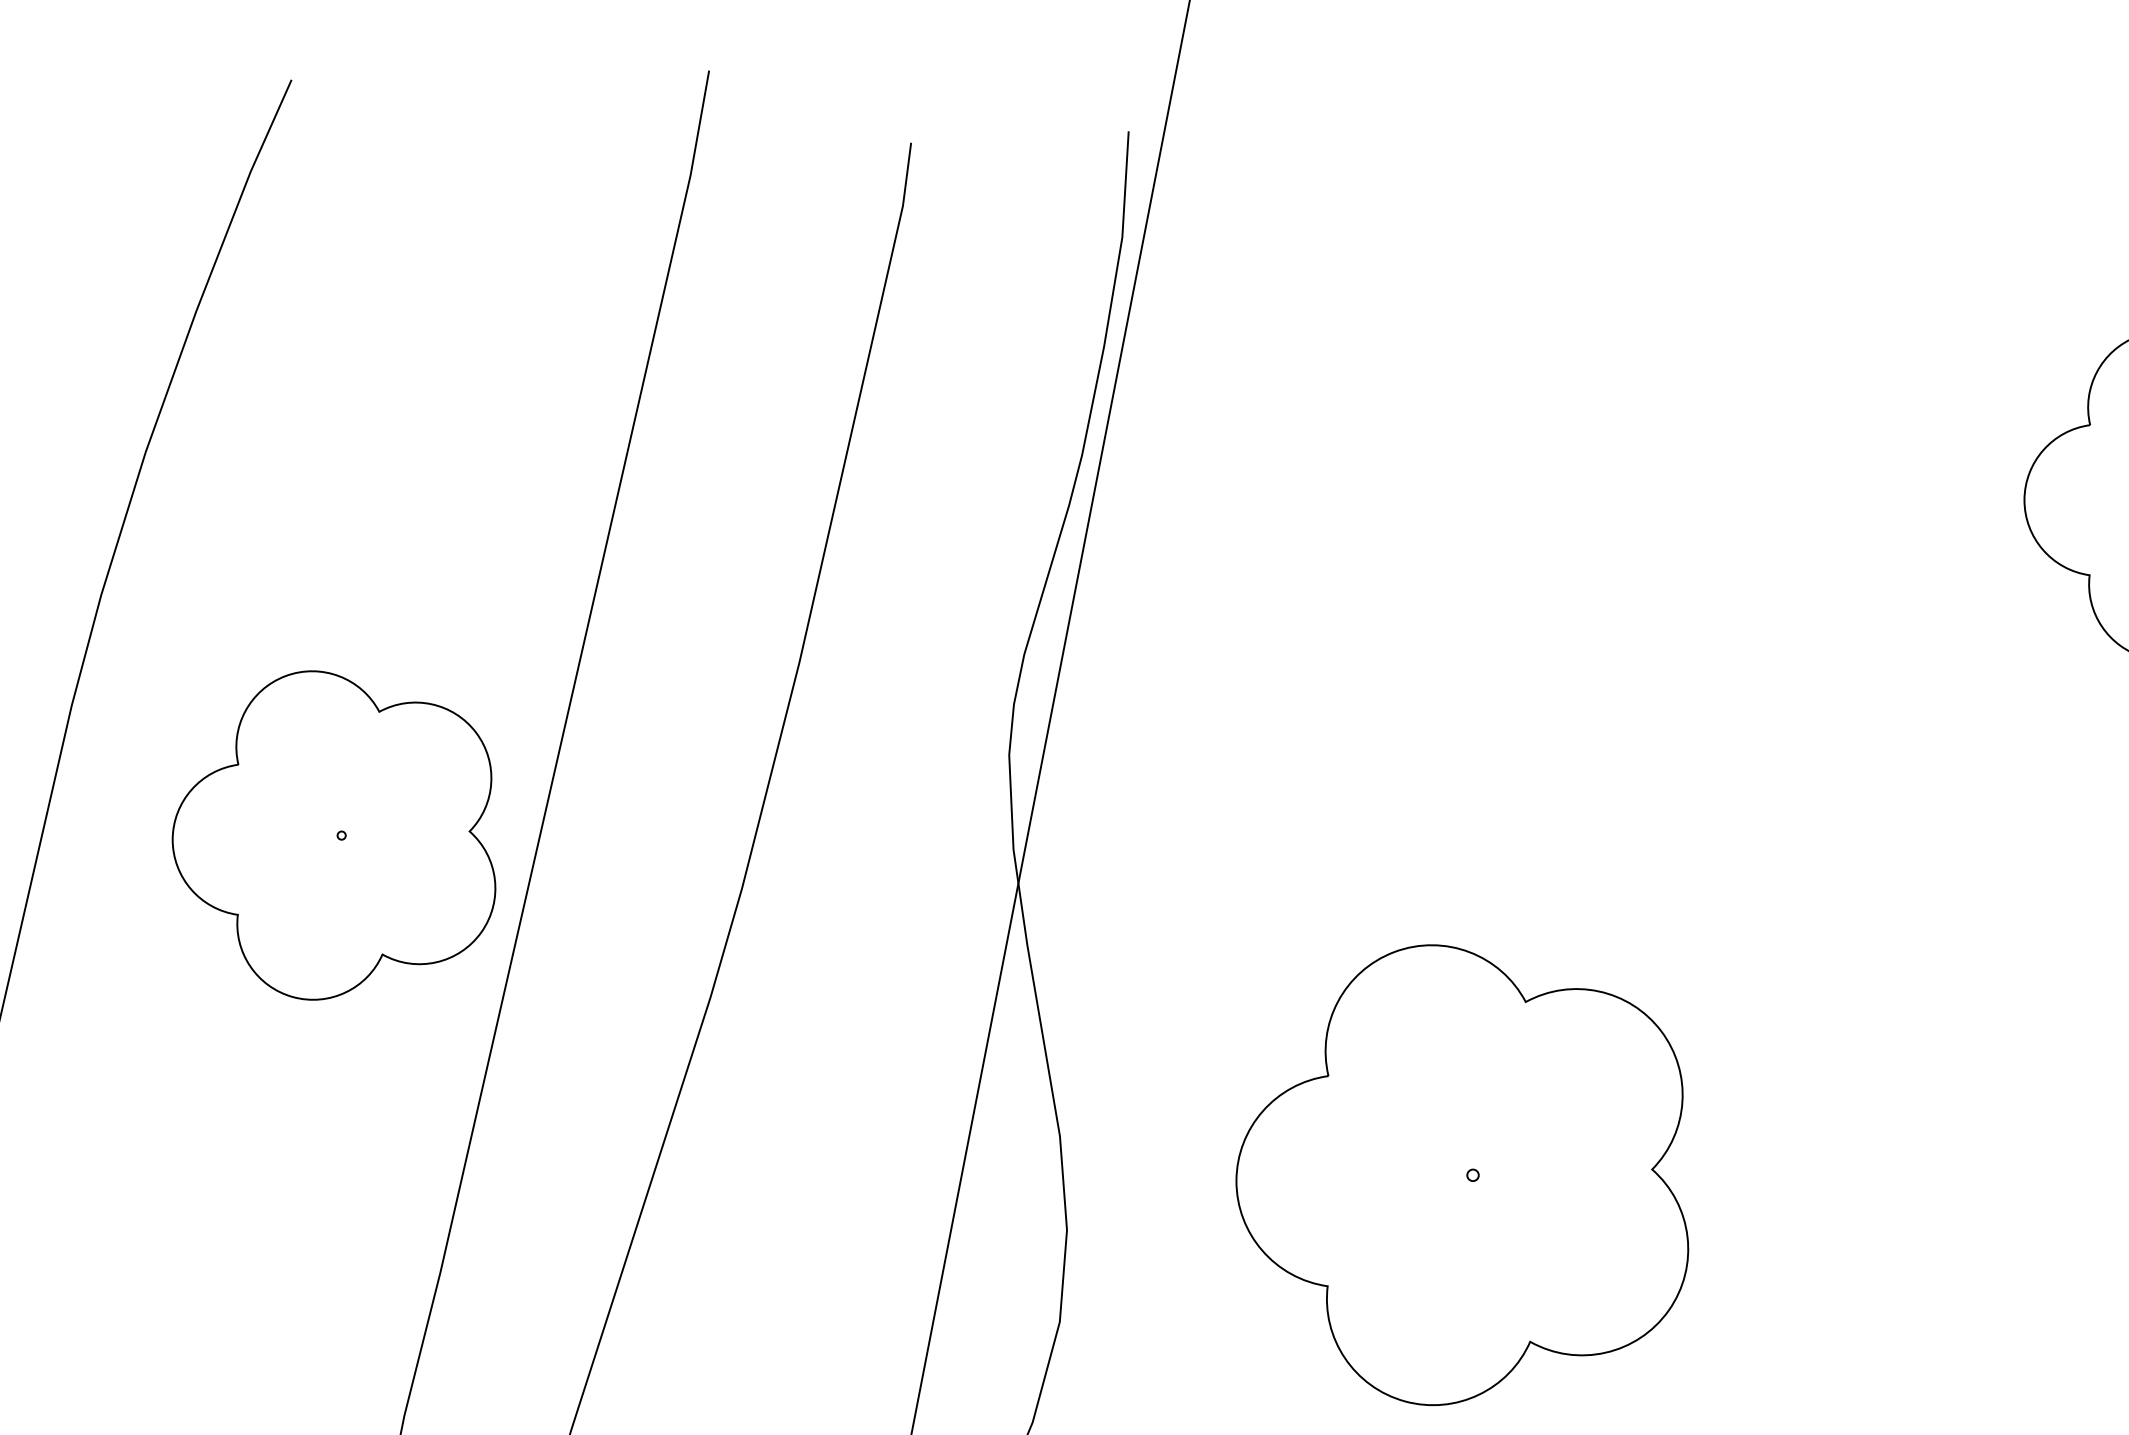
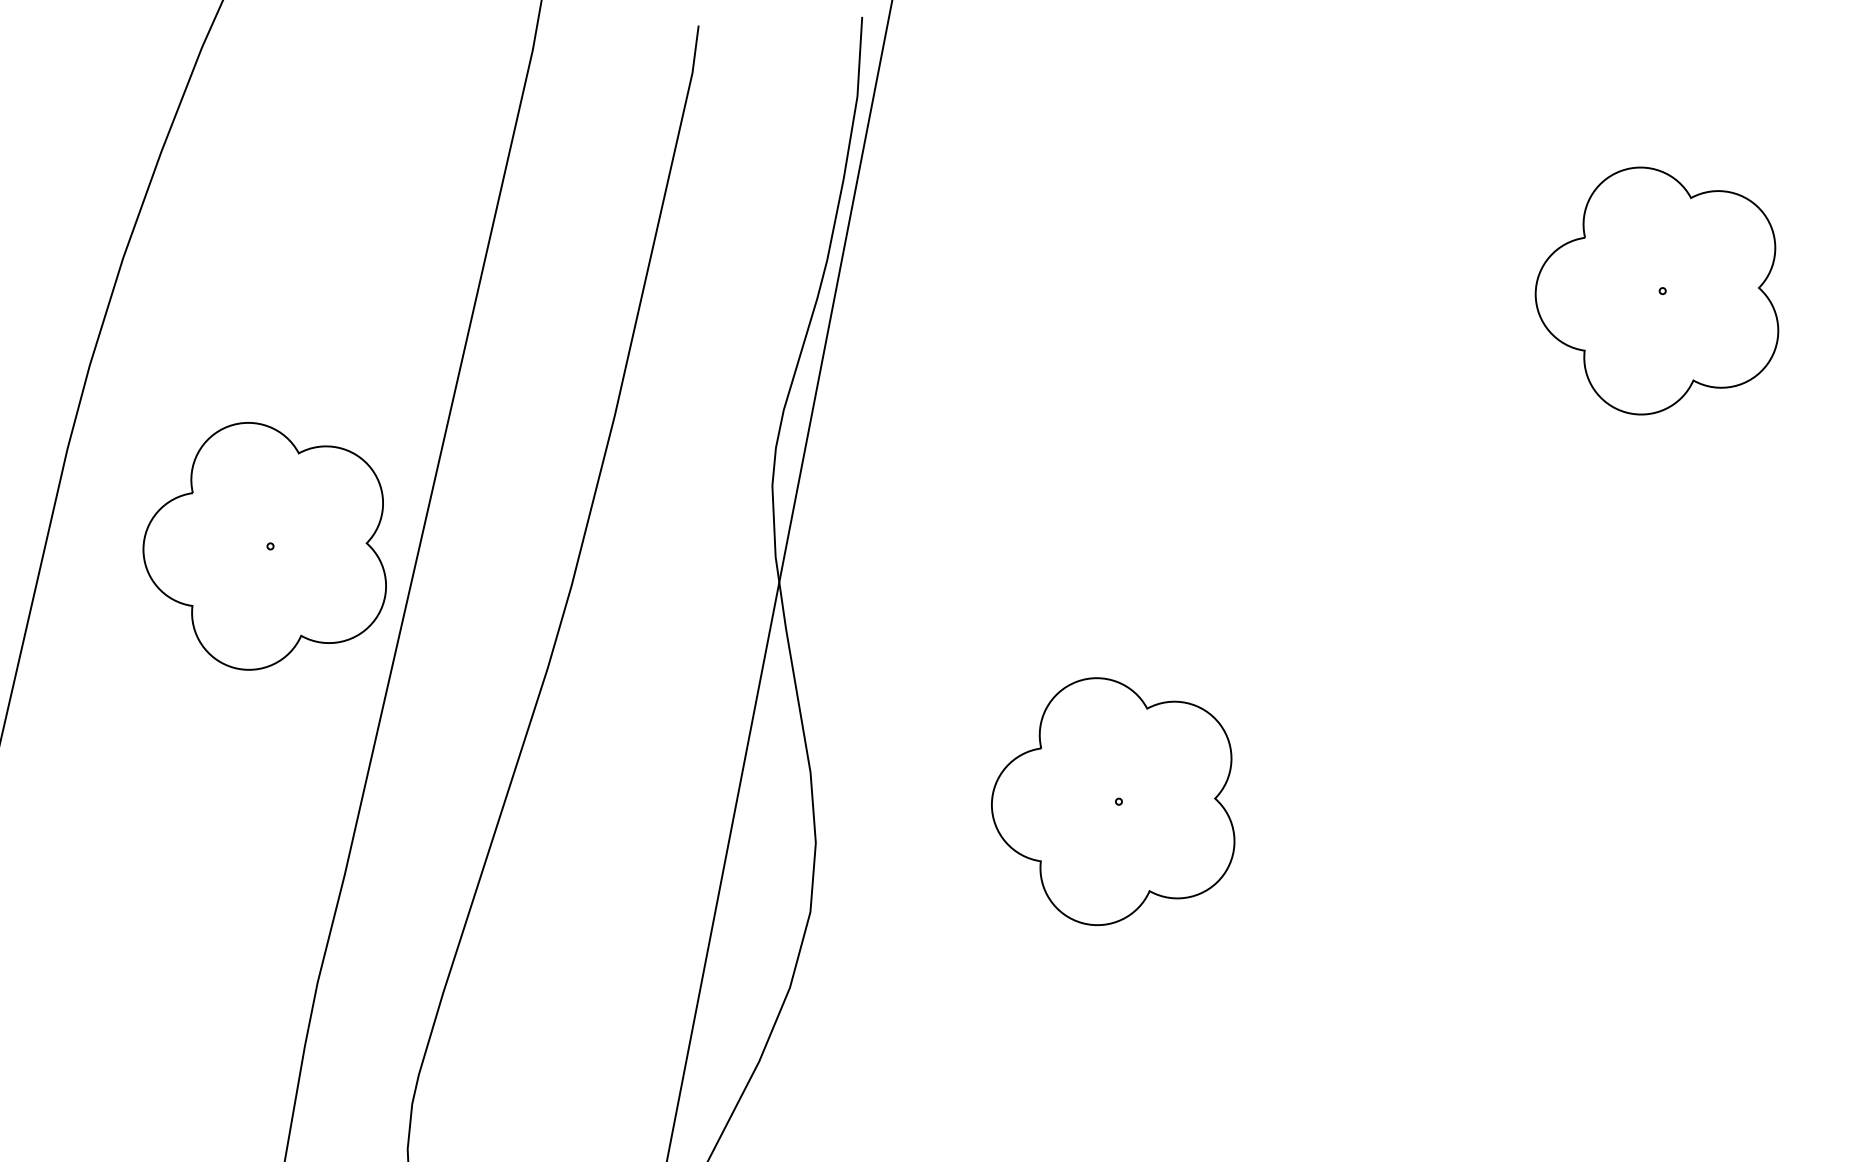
part: (1462, 1174) -> (1113, 801), size x0.71

